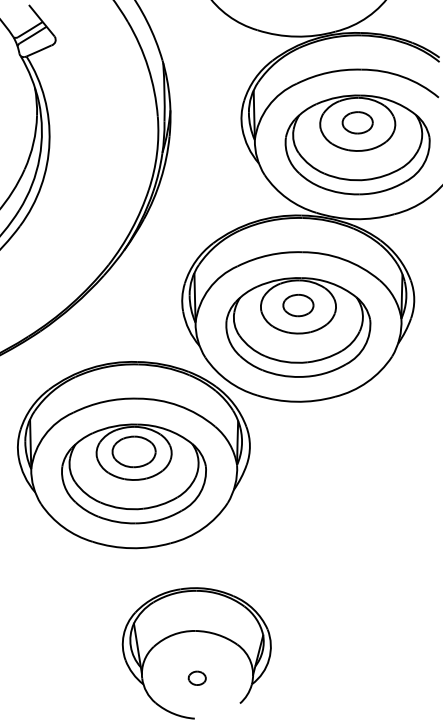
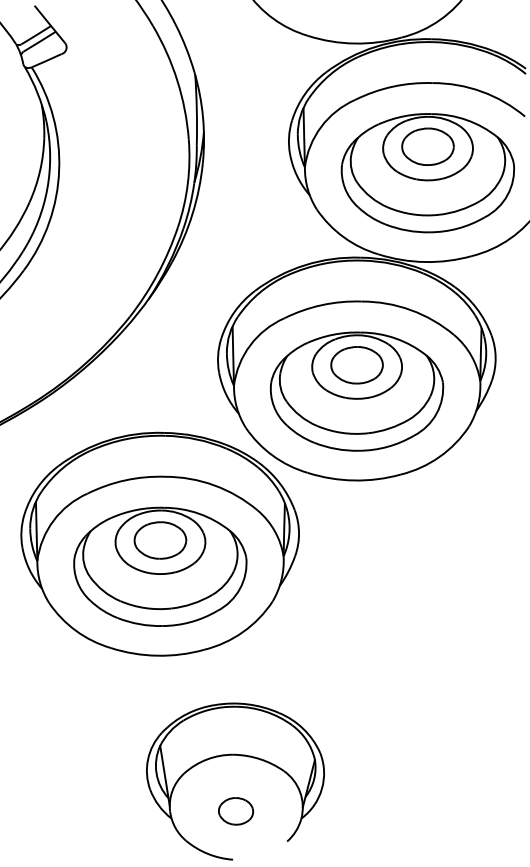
part: (357, 122) -> (427, 146), size x1.43
part: (297, 305) -> (356, 365), size x1.43
part: (196, 678) -> (235, 811), size x1.67

